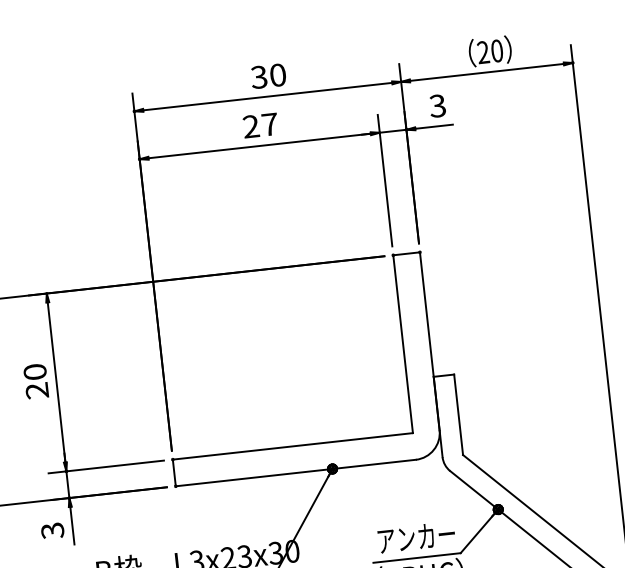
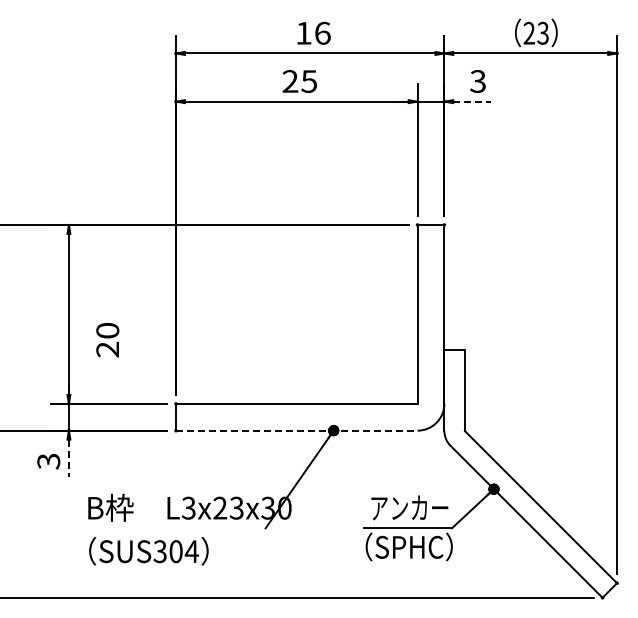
text: (496, 51) -> (542, 33), 20 -> 23
text: (267, 75) -> (312, 32), 30 -> 16
text: (270, 124) -> (309, 81), 27 -> 25
line: (434, 126) -> (472, 101), solid -> dashed
text: (35, 381) -> (107, 340), moved
line: (295, 472) -> (296, 430), solid -> dashed
line: (71, 525) -> (68, 458), solid -> dashed

